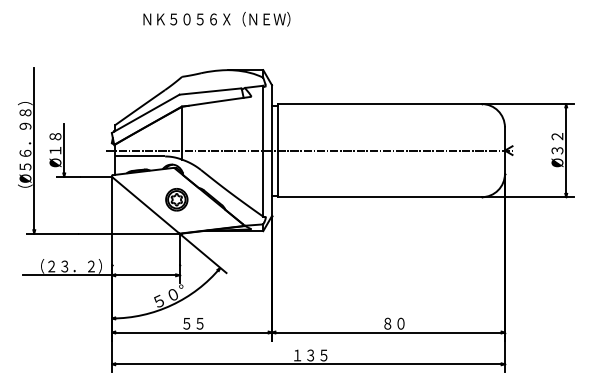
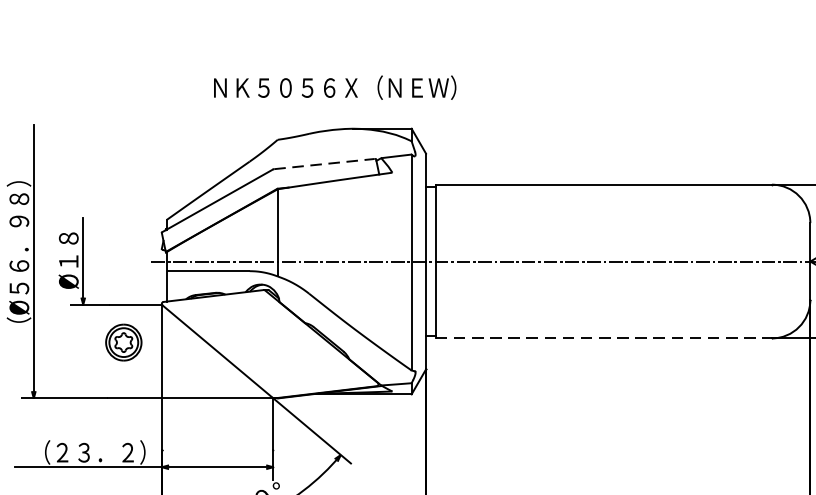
text: (216, 19) -> (334, 88), moved
line: (210, 91) -> (324, 163), solid -> dashed
line: (379, 197) -> (603, 338), solid -> dashed
part: (176, 199) -> (123, 342), moved

